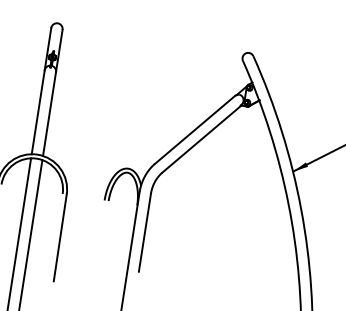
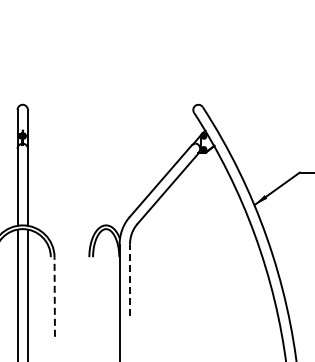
line: (145, 232) -> (130, 280), solid -> dashed
line: (59, 238) -> (54, 297), solid -> dashed

